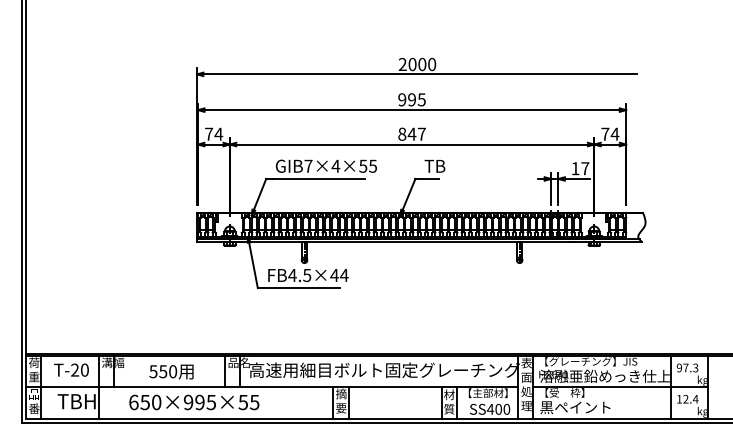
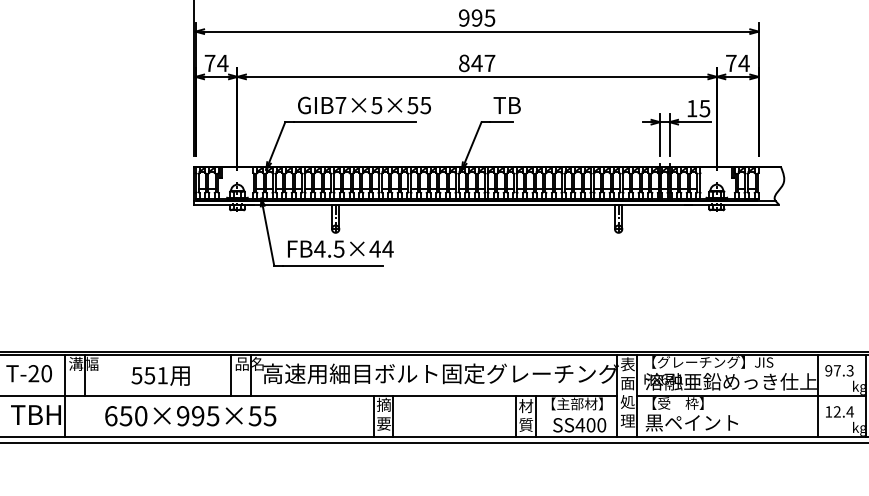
text: (335, 165) -> (376, 104), GIB7×4×55 -> GIB7×5×55
text: (585, 168) -> (705, 108), 17 -> 15
text: (173, 371) -> (163, 375), 550 -> 551

